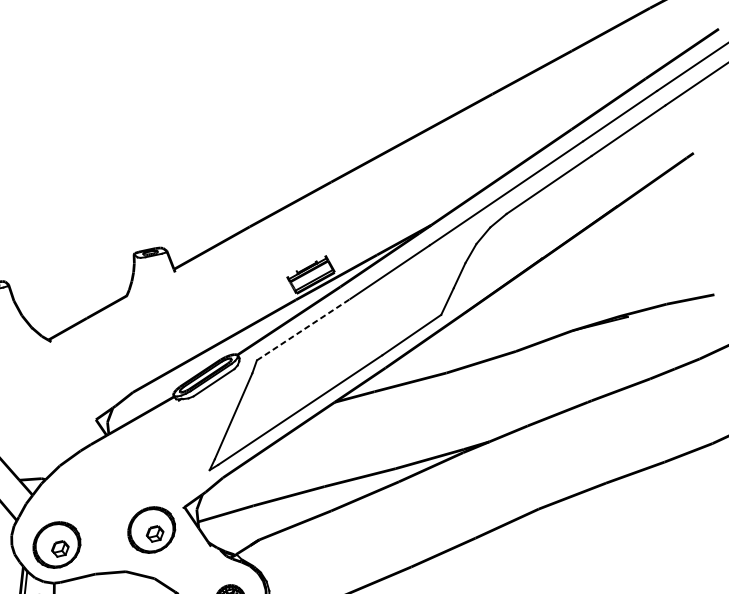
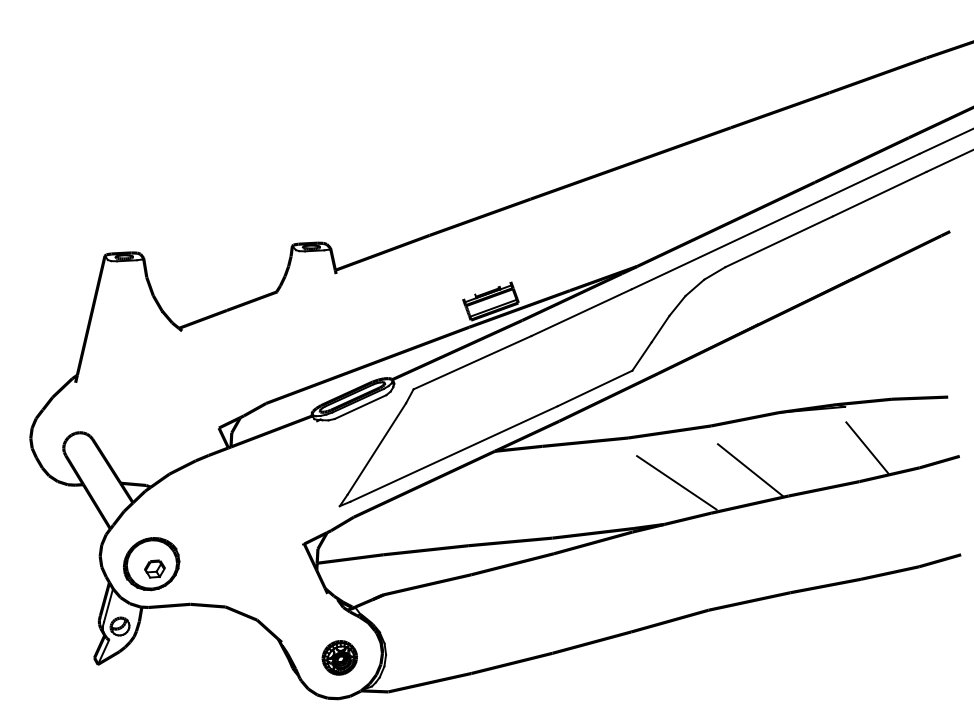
line: (303, 329) -> (472, 362), dashed -> solid
line: (652, 349) -> (867, 448), added
line: (555, 384) -> (750, 470), added
line: (494, 404) -> (676, 482), added
part: (151, 530) -> (262, 564), removed

